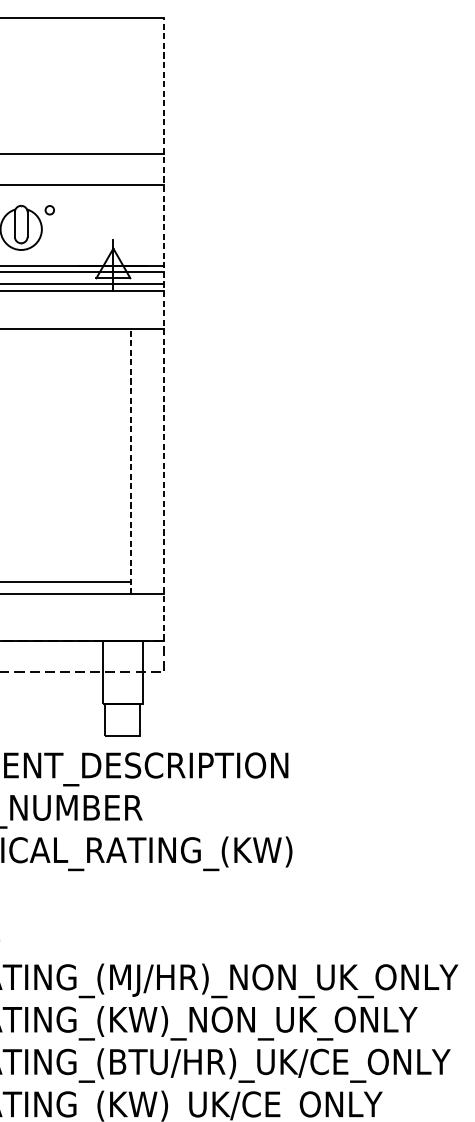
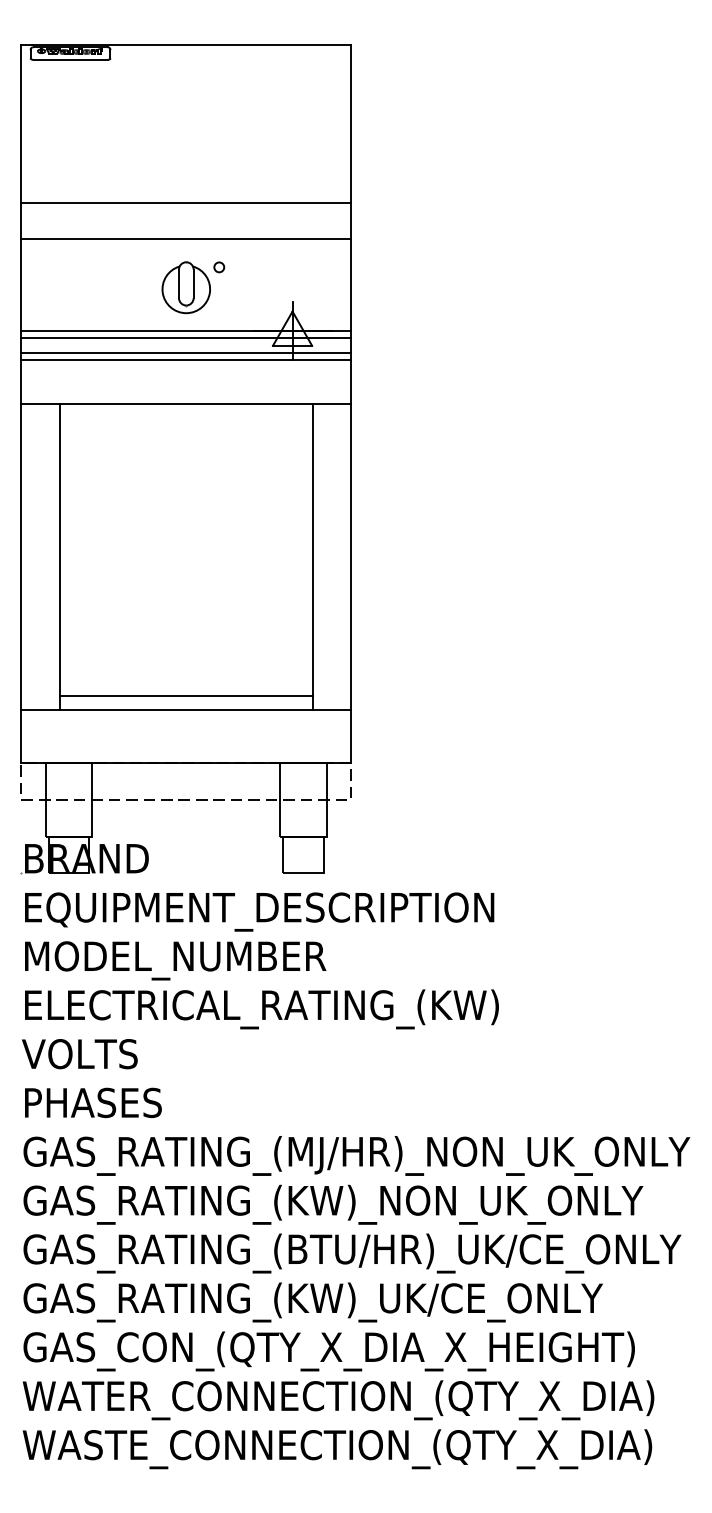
line: (164, 328) -> (351, 403), dashed -> solid
line: (131, 461) -> (313, 557), dashed -> solid

